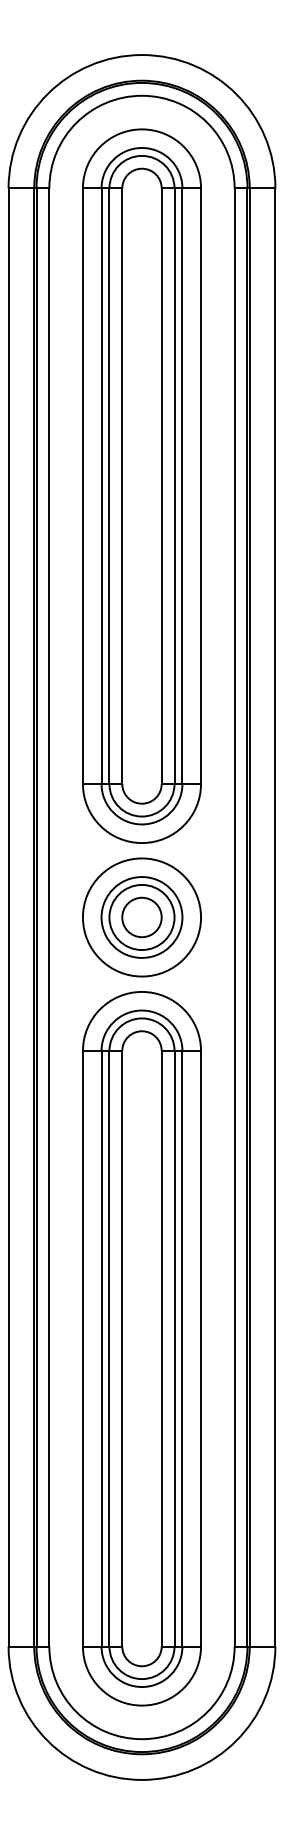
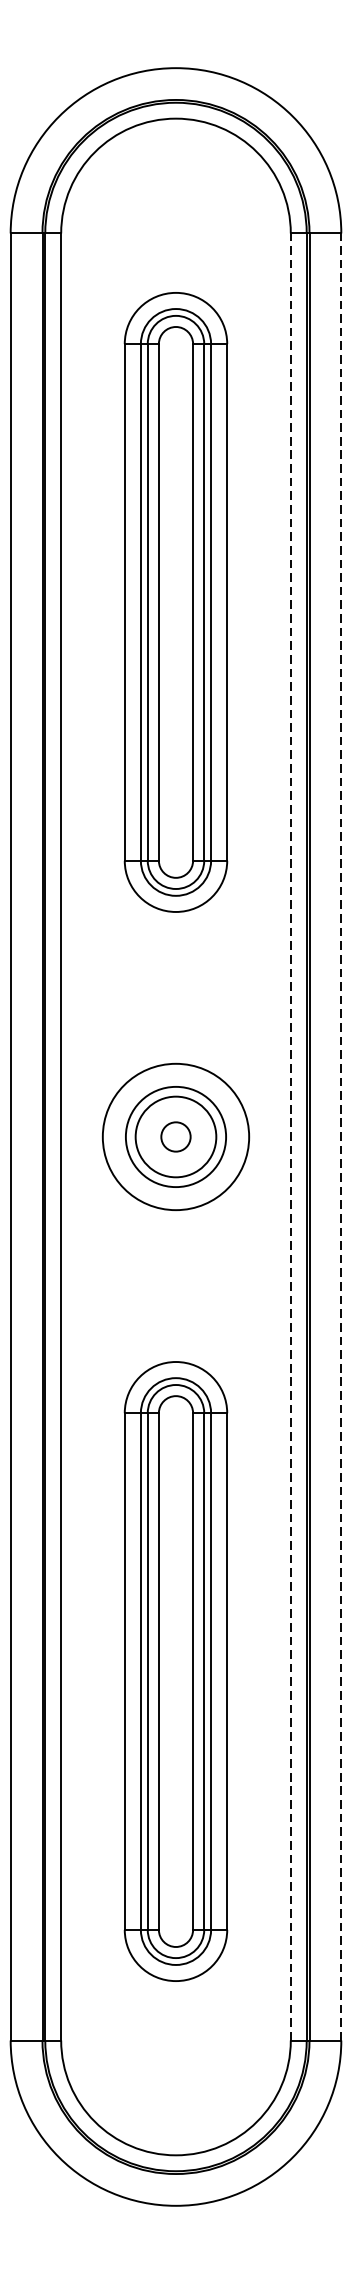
part: (141, 485) -> (175, 601), size x0.7
circle: (141, 917) -> (175, 1137), size x0.6
line: (234, 917) -> (290, 1137), solid -> dashed
line: (275, 917) -> (341, 1137), solid -> dashed
part: (141, 1348) -> (175, 1671), size x0.7

